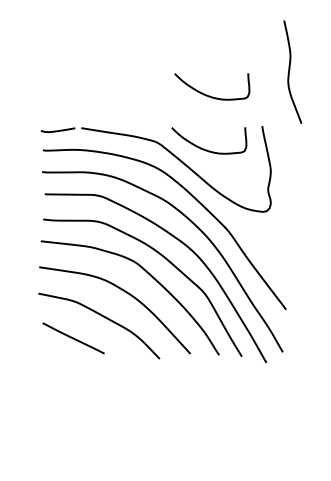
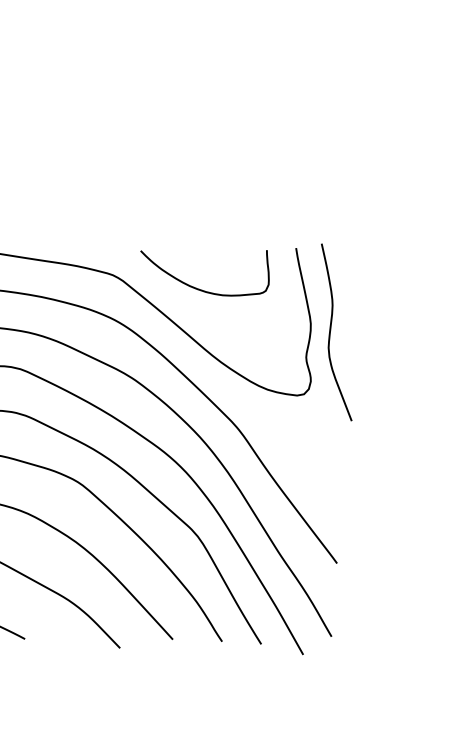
curve: (290, 70) -> (332, 329), moved
curve: (210, 95) -> (207, 195), removed

